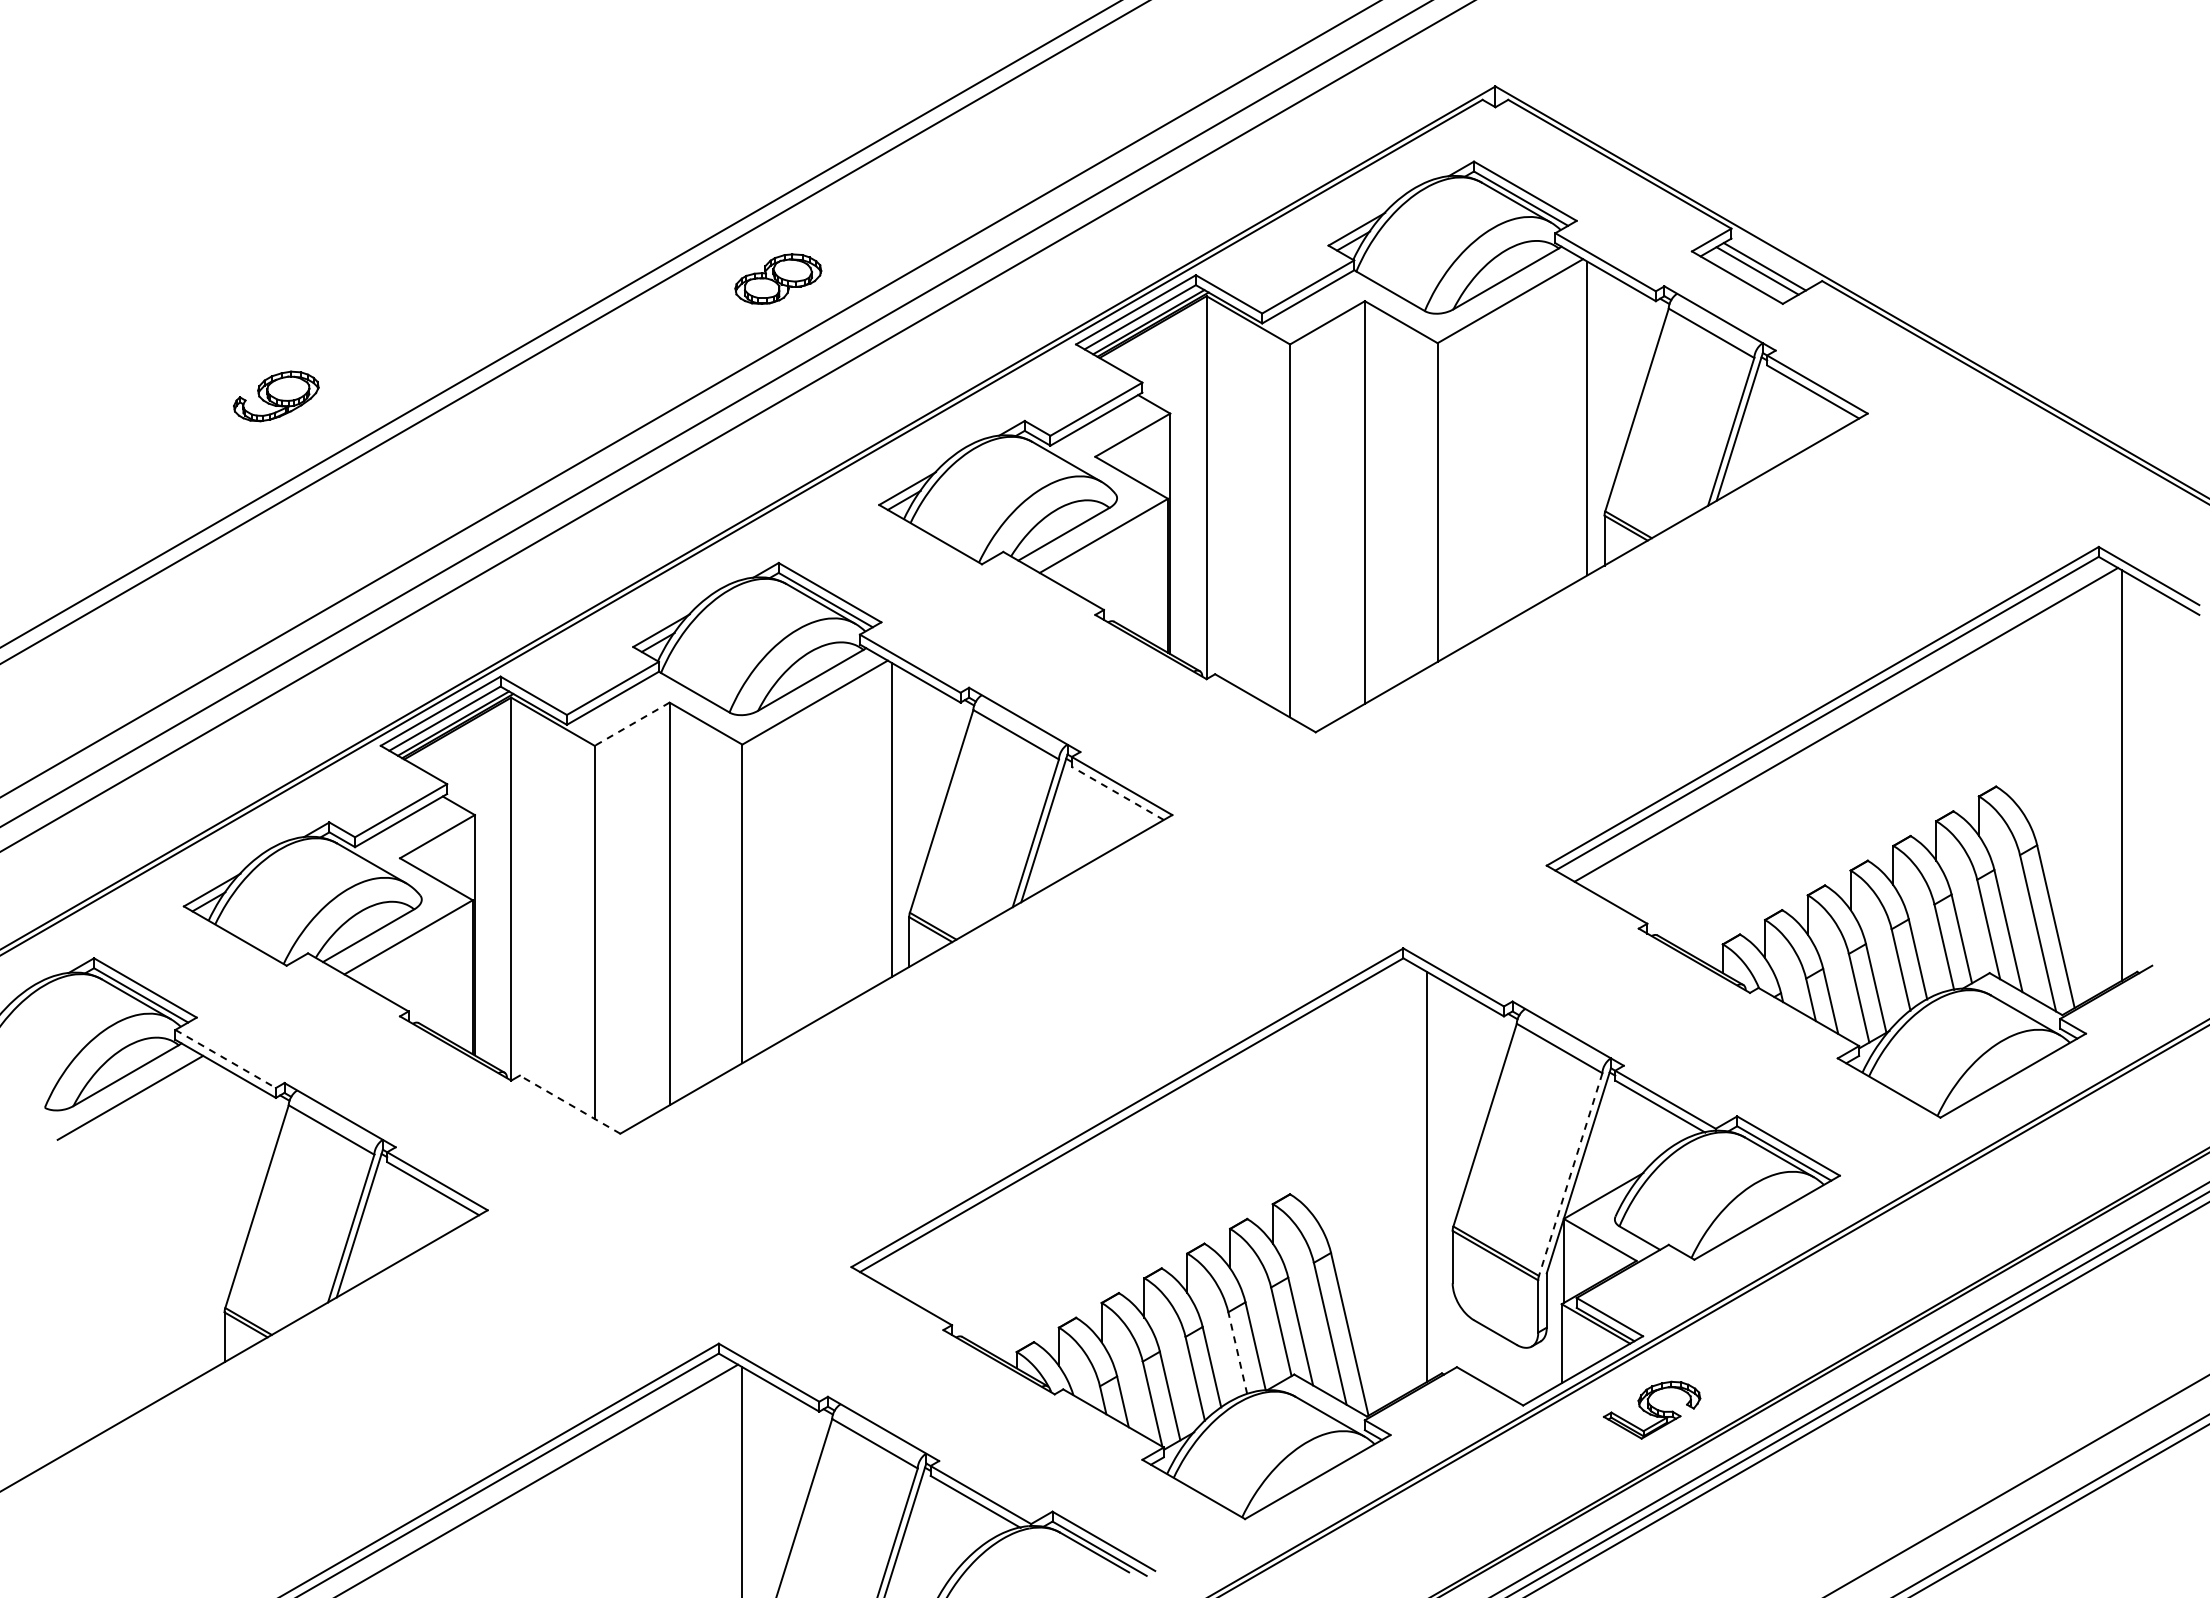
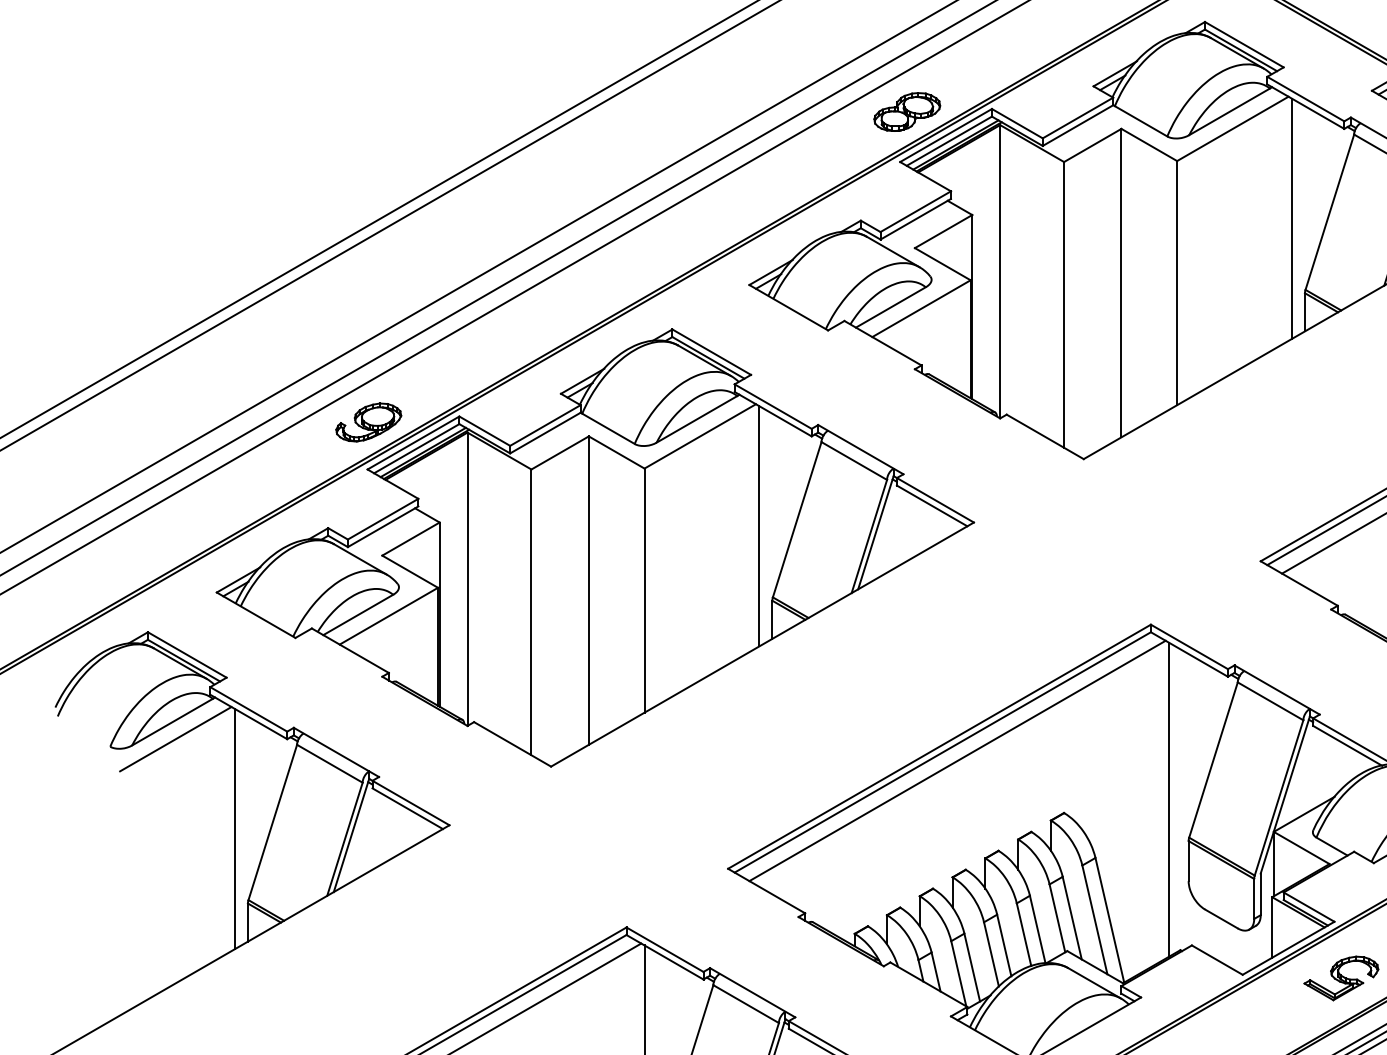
part: (778, 278) -> (907, 111), moved
part: (276, 396) -> (368, 422), moved
line: (631, 724) -> (559, 453), dashed -> solid
line: (1117, 793) -> (931, 506), dashed -> solid
line: (226, 1059) -> (249, 709), dashed -> solid
line: (569, 1104) -> (512, 744), dashed -> solid
line: (1150, 1126) -> (957, 761), added
line: (1570, 1175) -> (1278, 798), dashed -> solid
line: (207, 1215) -> (234, 829), added
line: (1237, 1352) -> (1023, 934), dashed -> solid

